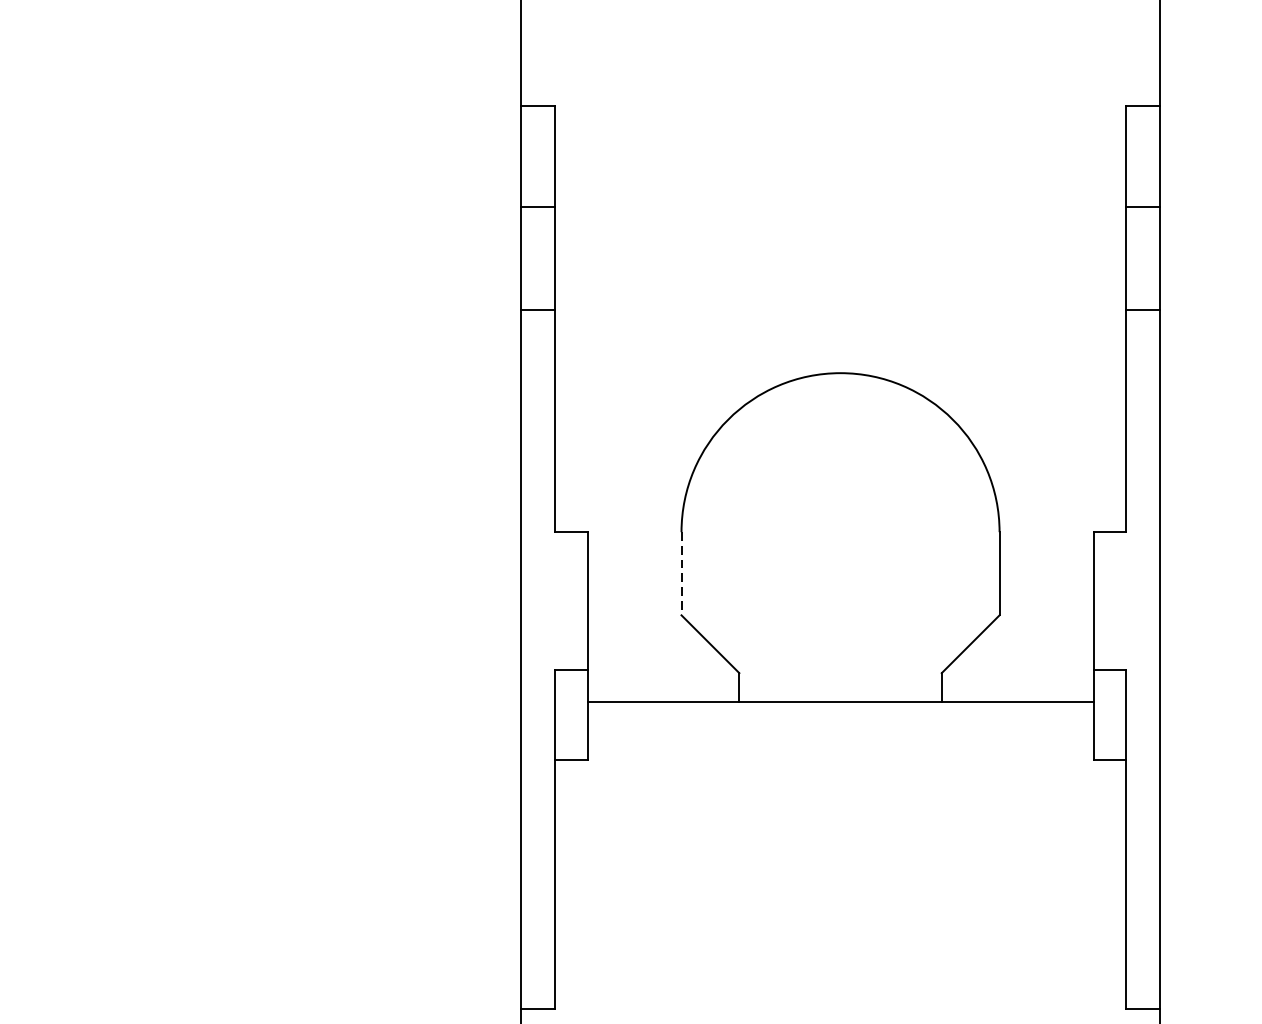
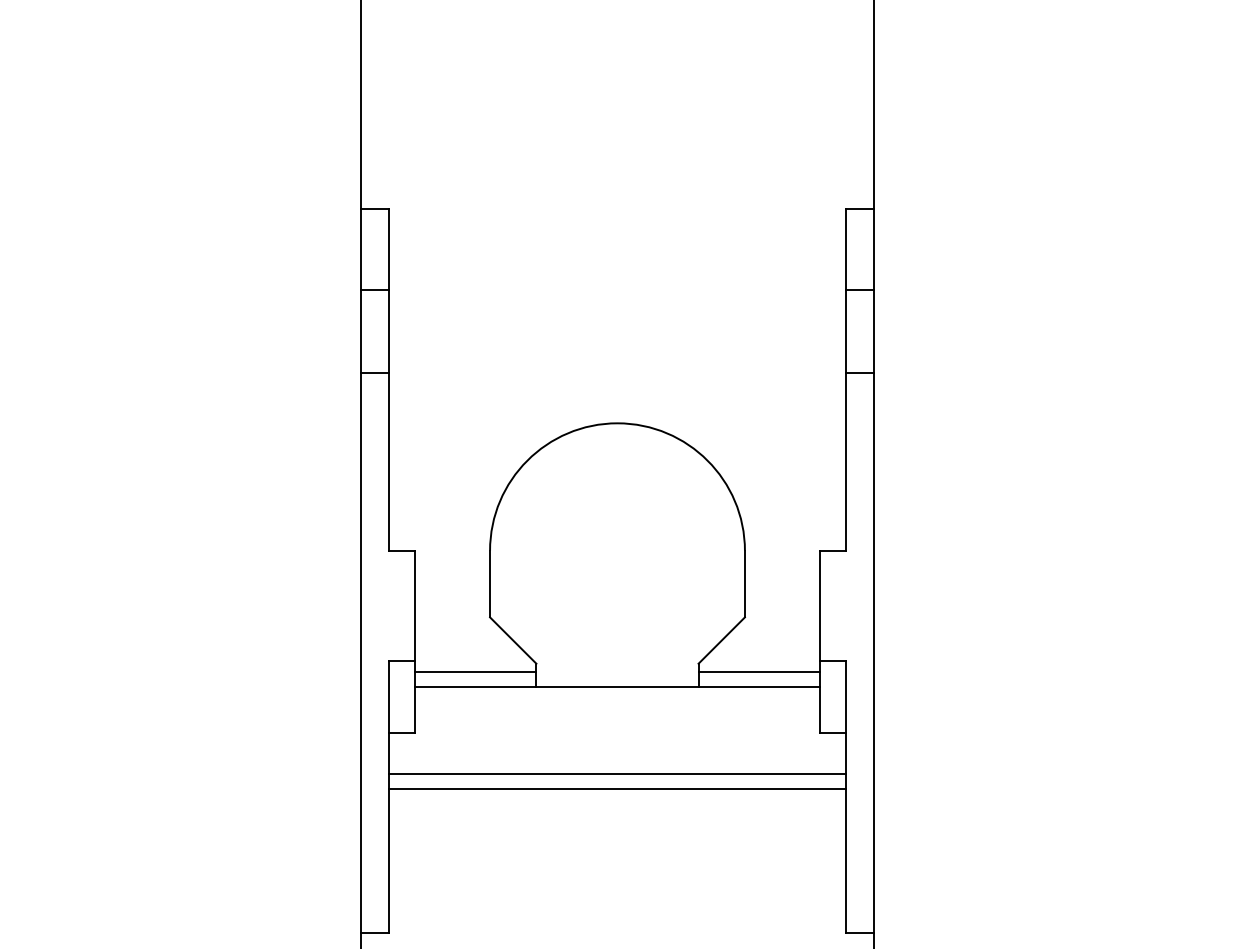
line: (682, 574) -> (490, 584), dashed -> solid
line: (663, 682) -> (475, 671), added
line: (1017, 682) -> (759, 671), added
line: (840, 810) -> (617, 773), added
line: (840, 828) -> (617, 788), added

